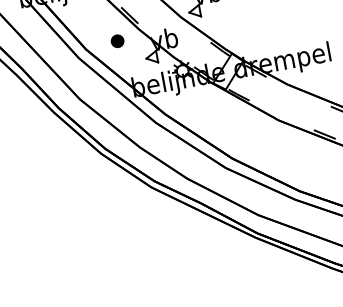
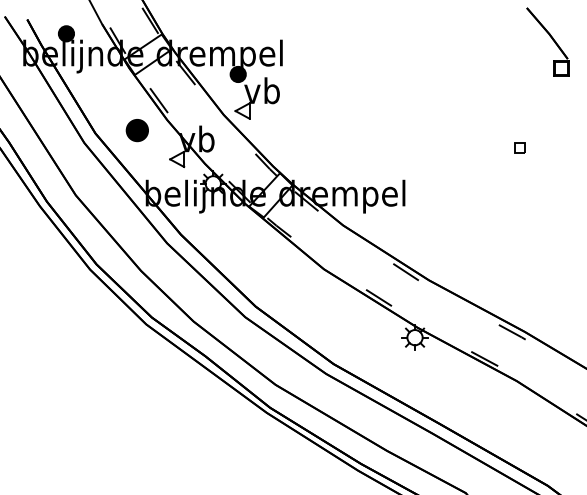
part: (117, 41) -> (137, 130), size x1.4

